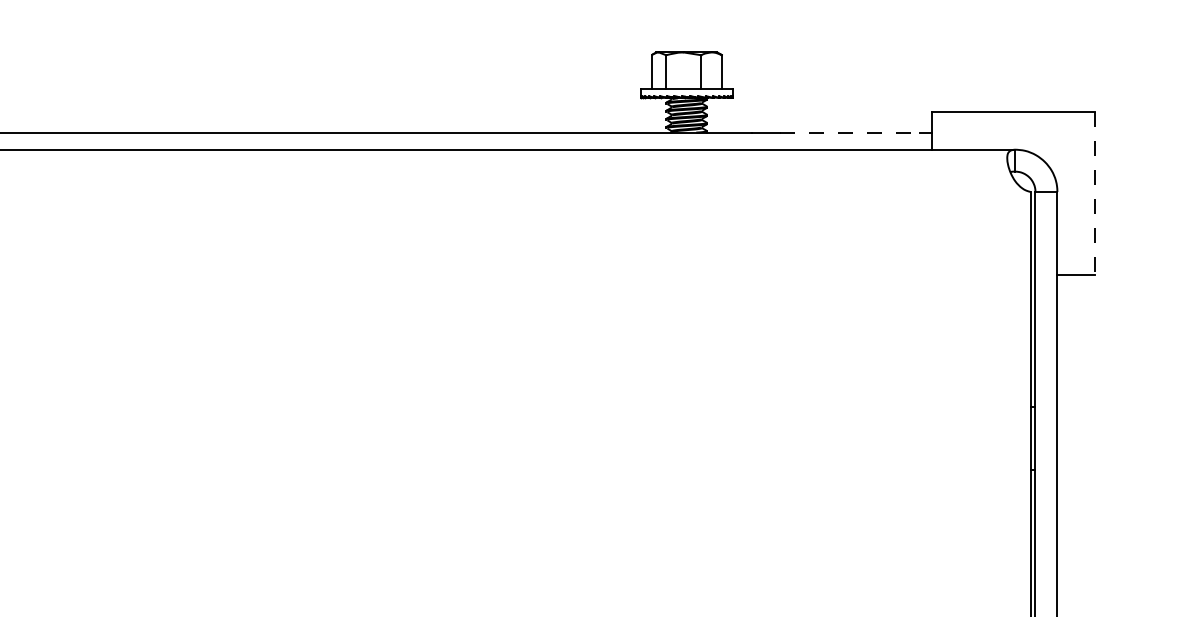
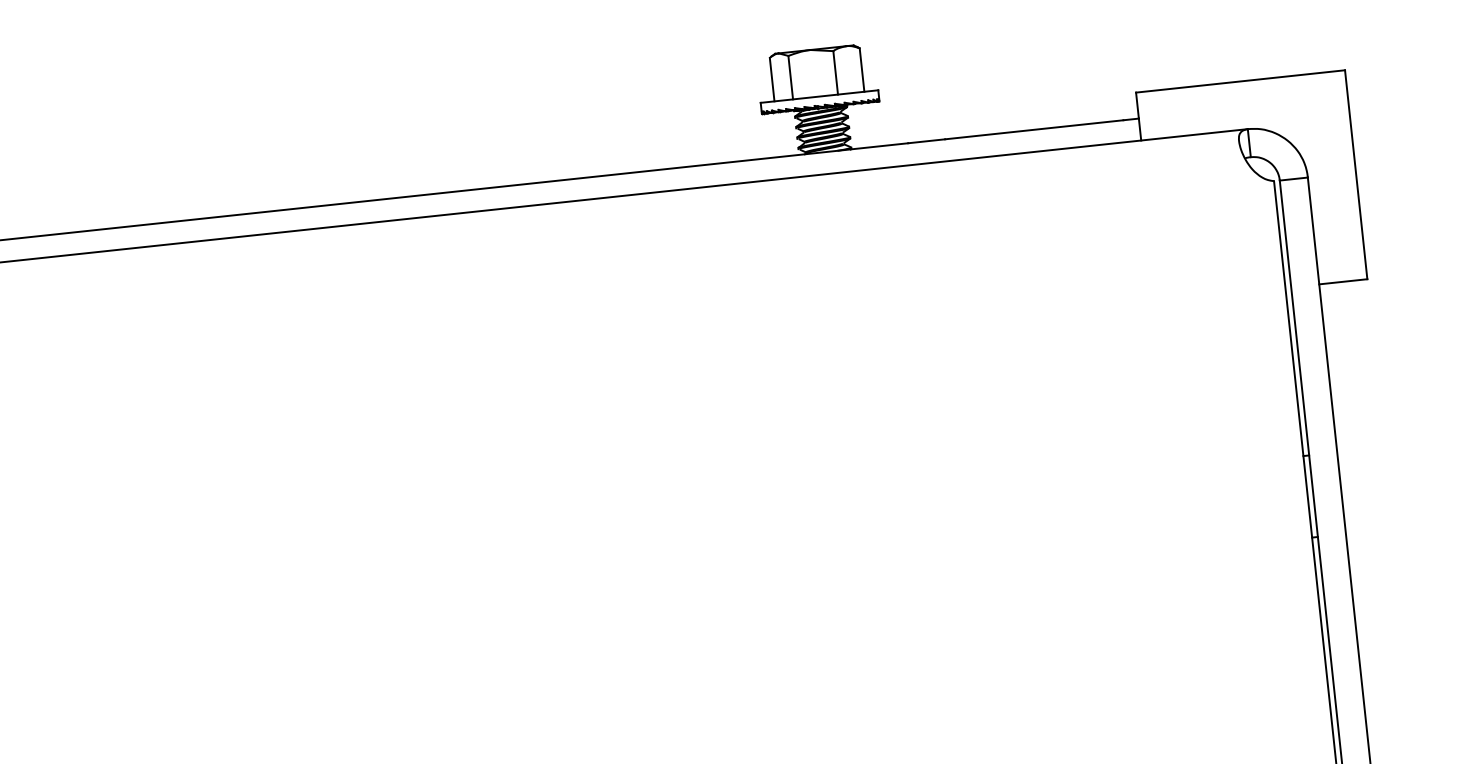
line: (850, 132) -> (1034, 129), dashed -> solid
line: (1094, 193) -> (1355, 174), dashed -> solid

